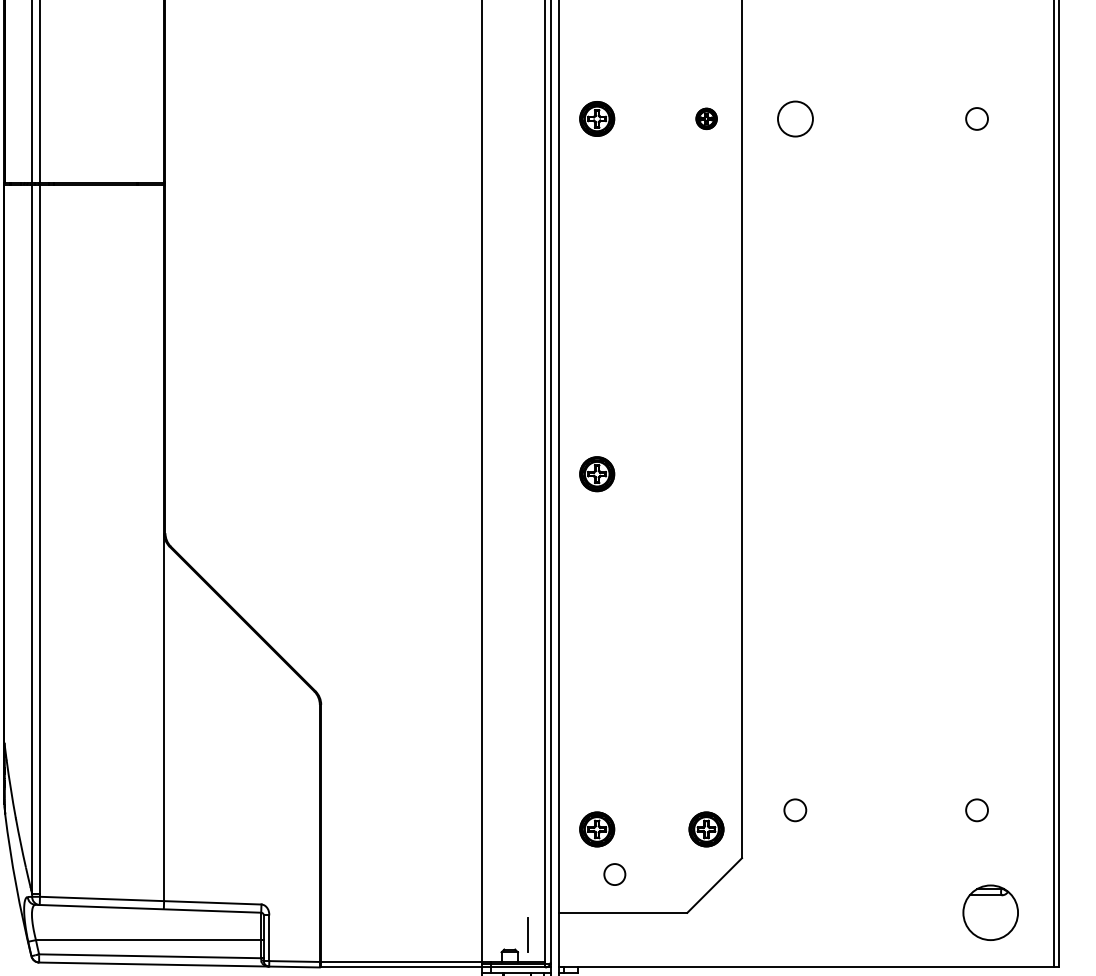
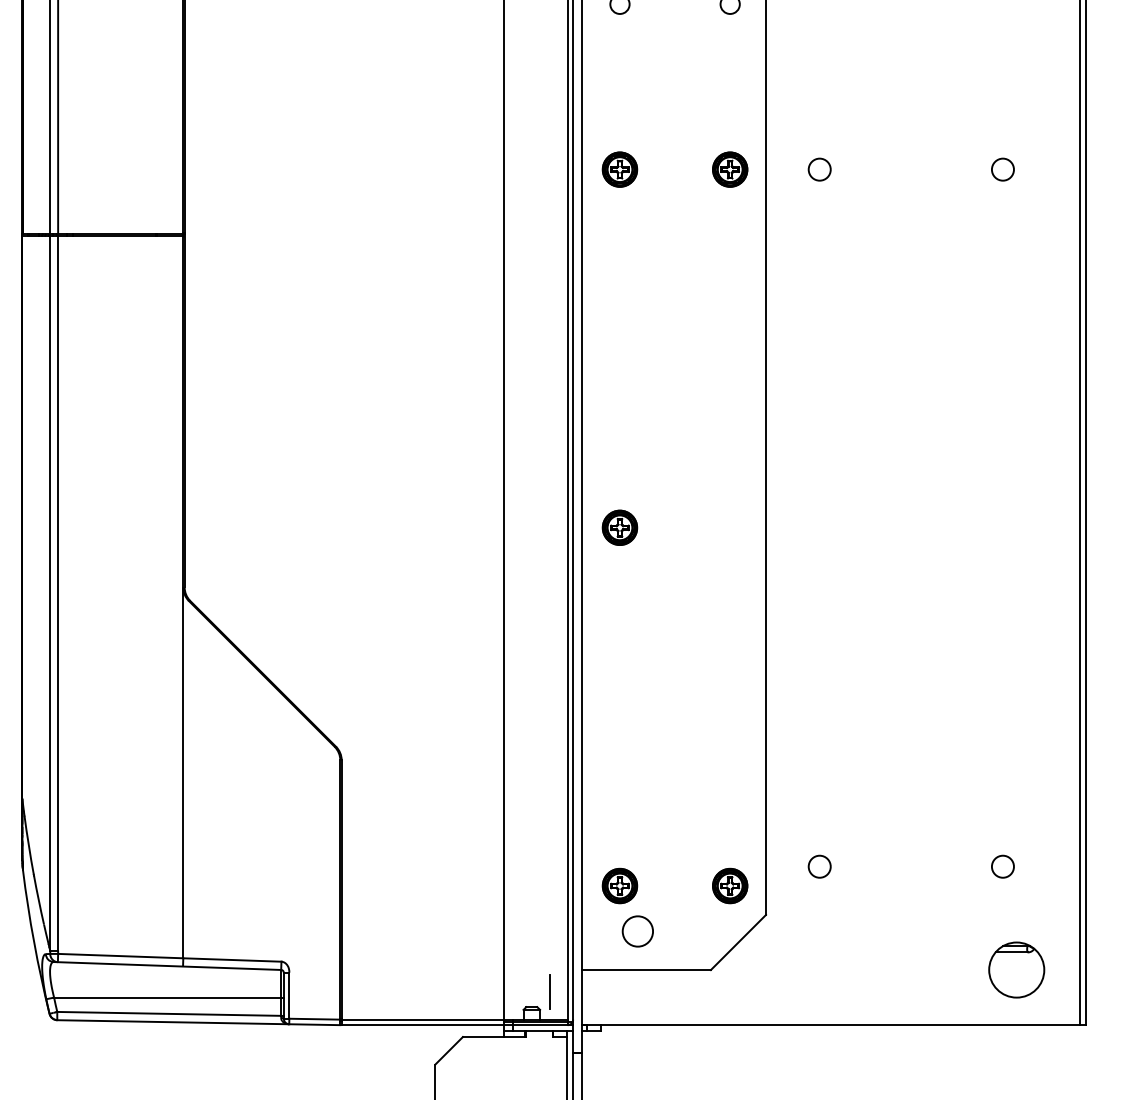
part: (706, 118) -> (730, 169), size x1.67
circle: (795, 118) -> (819, 169), size x0.62
circle: (614, 874) -> (637, 931), size x1.43

